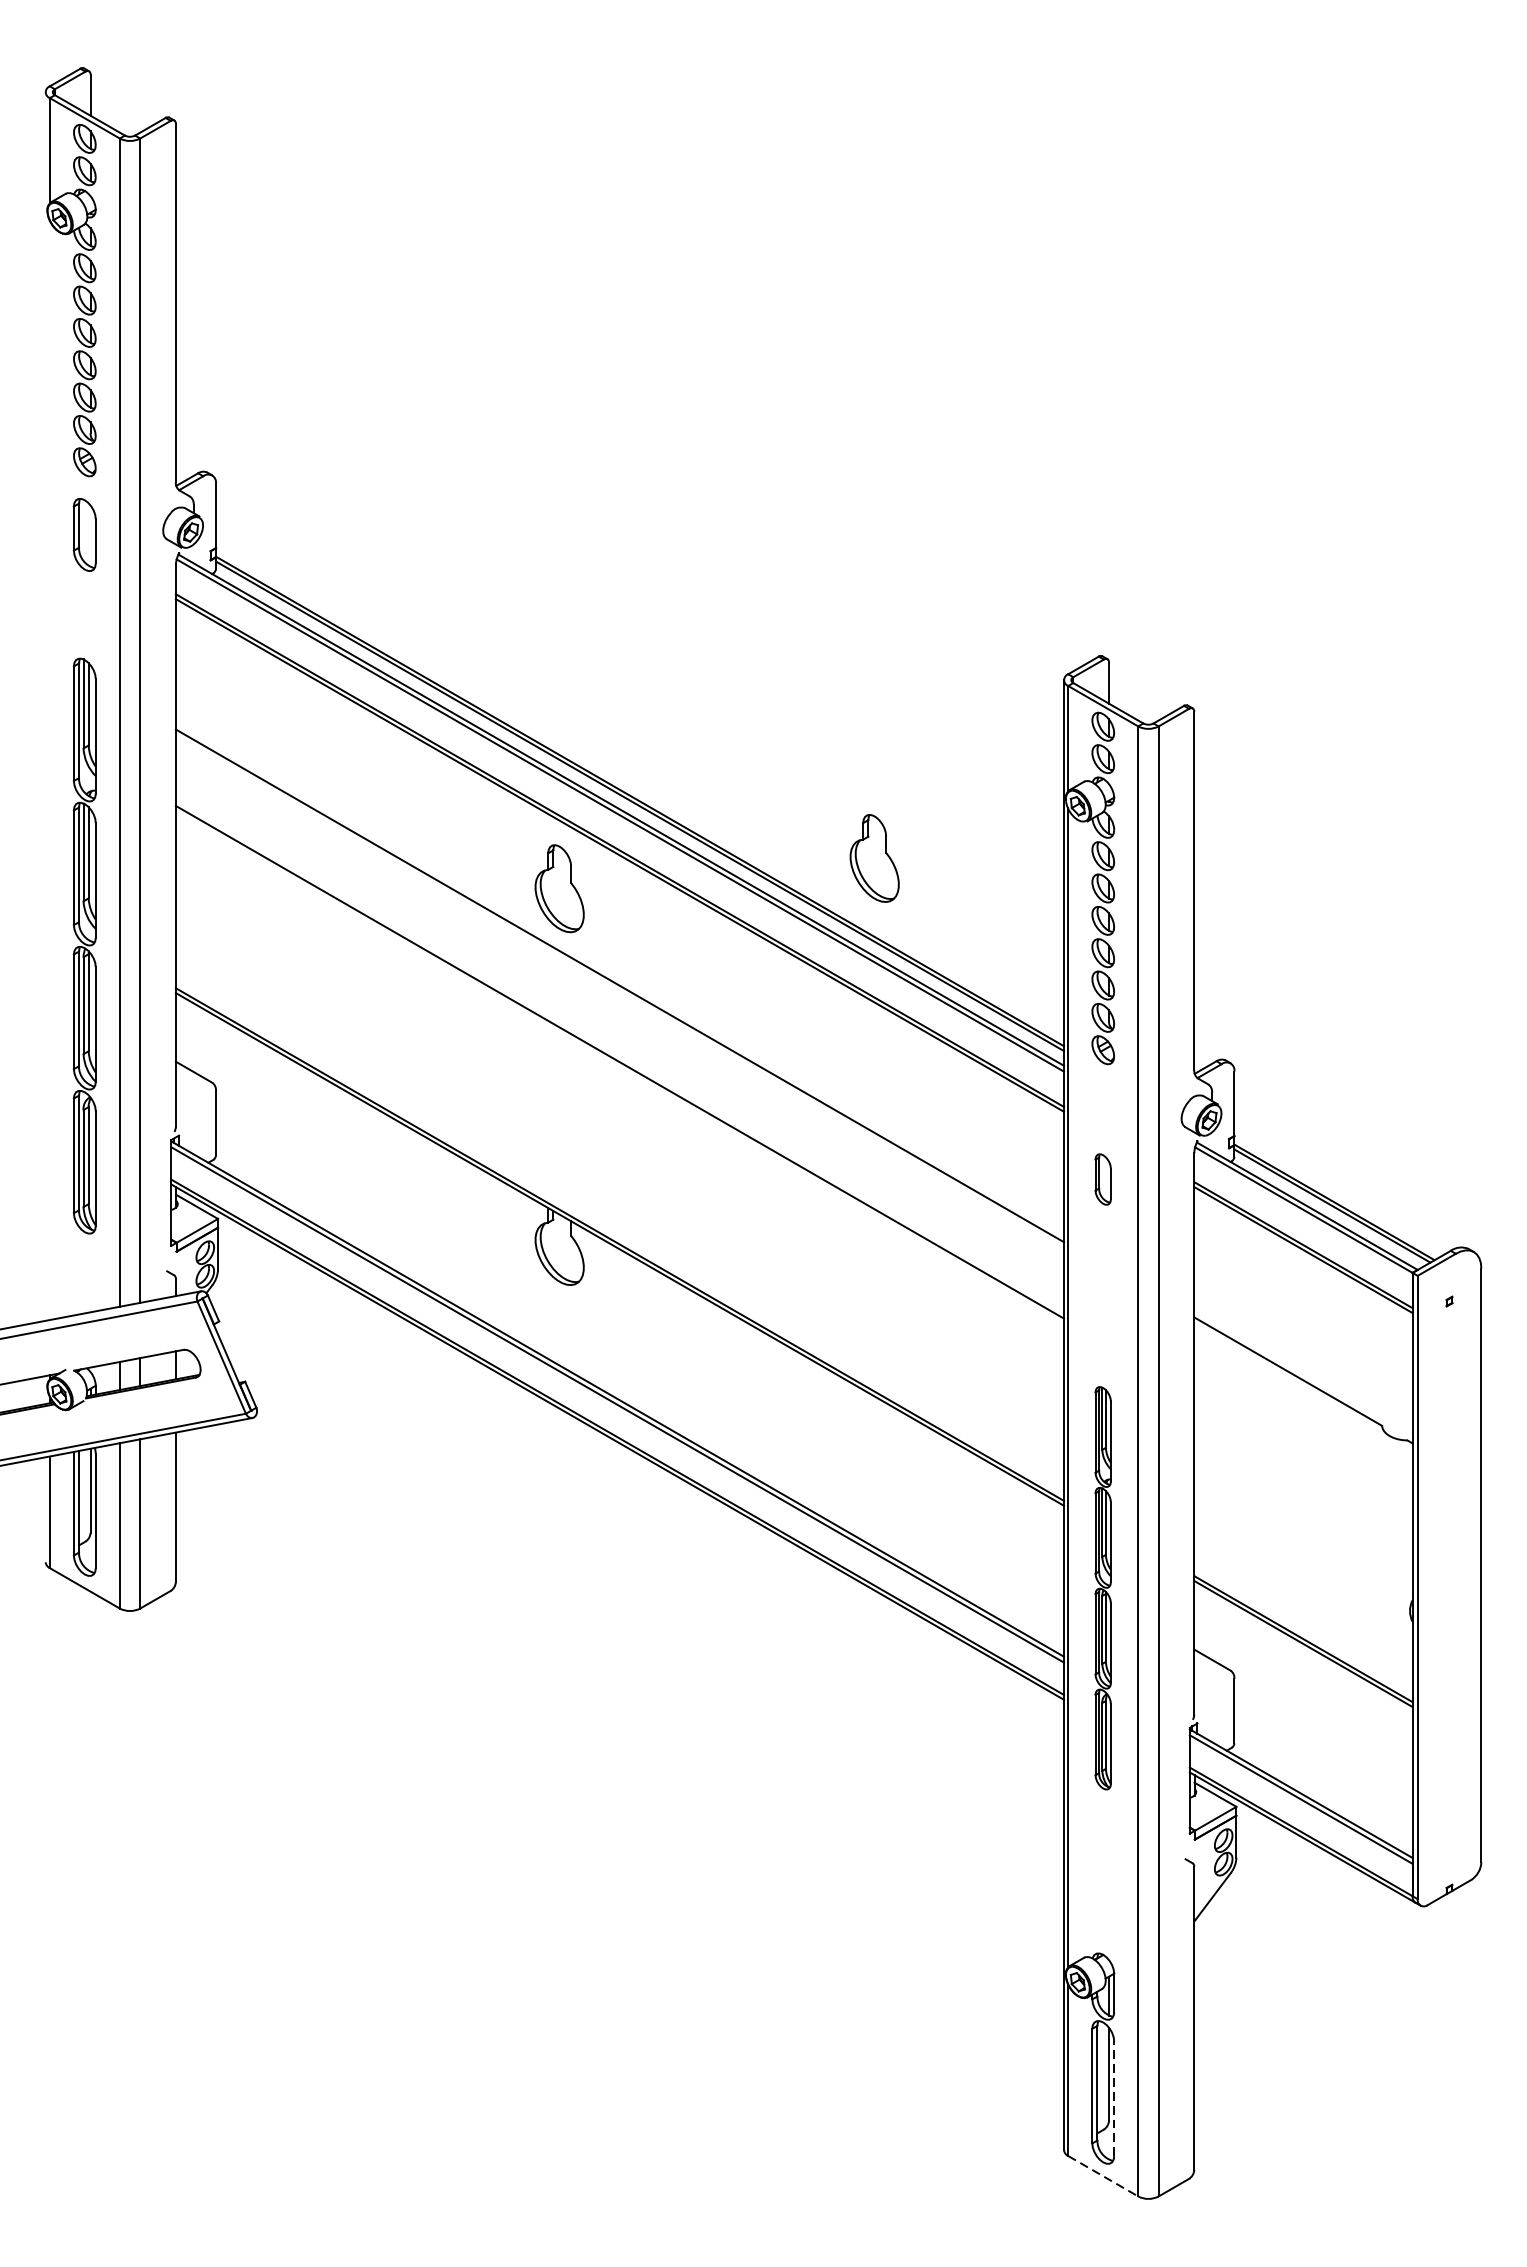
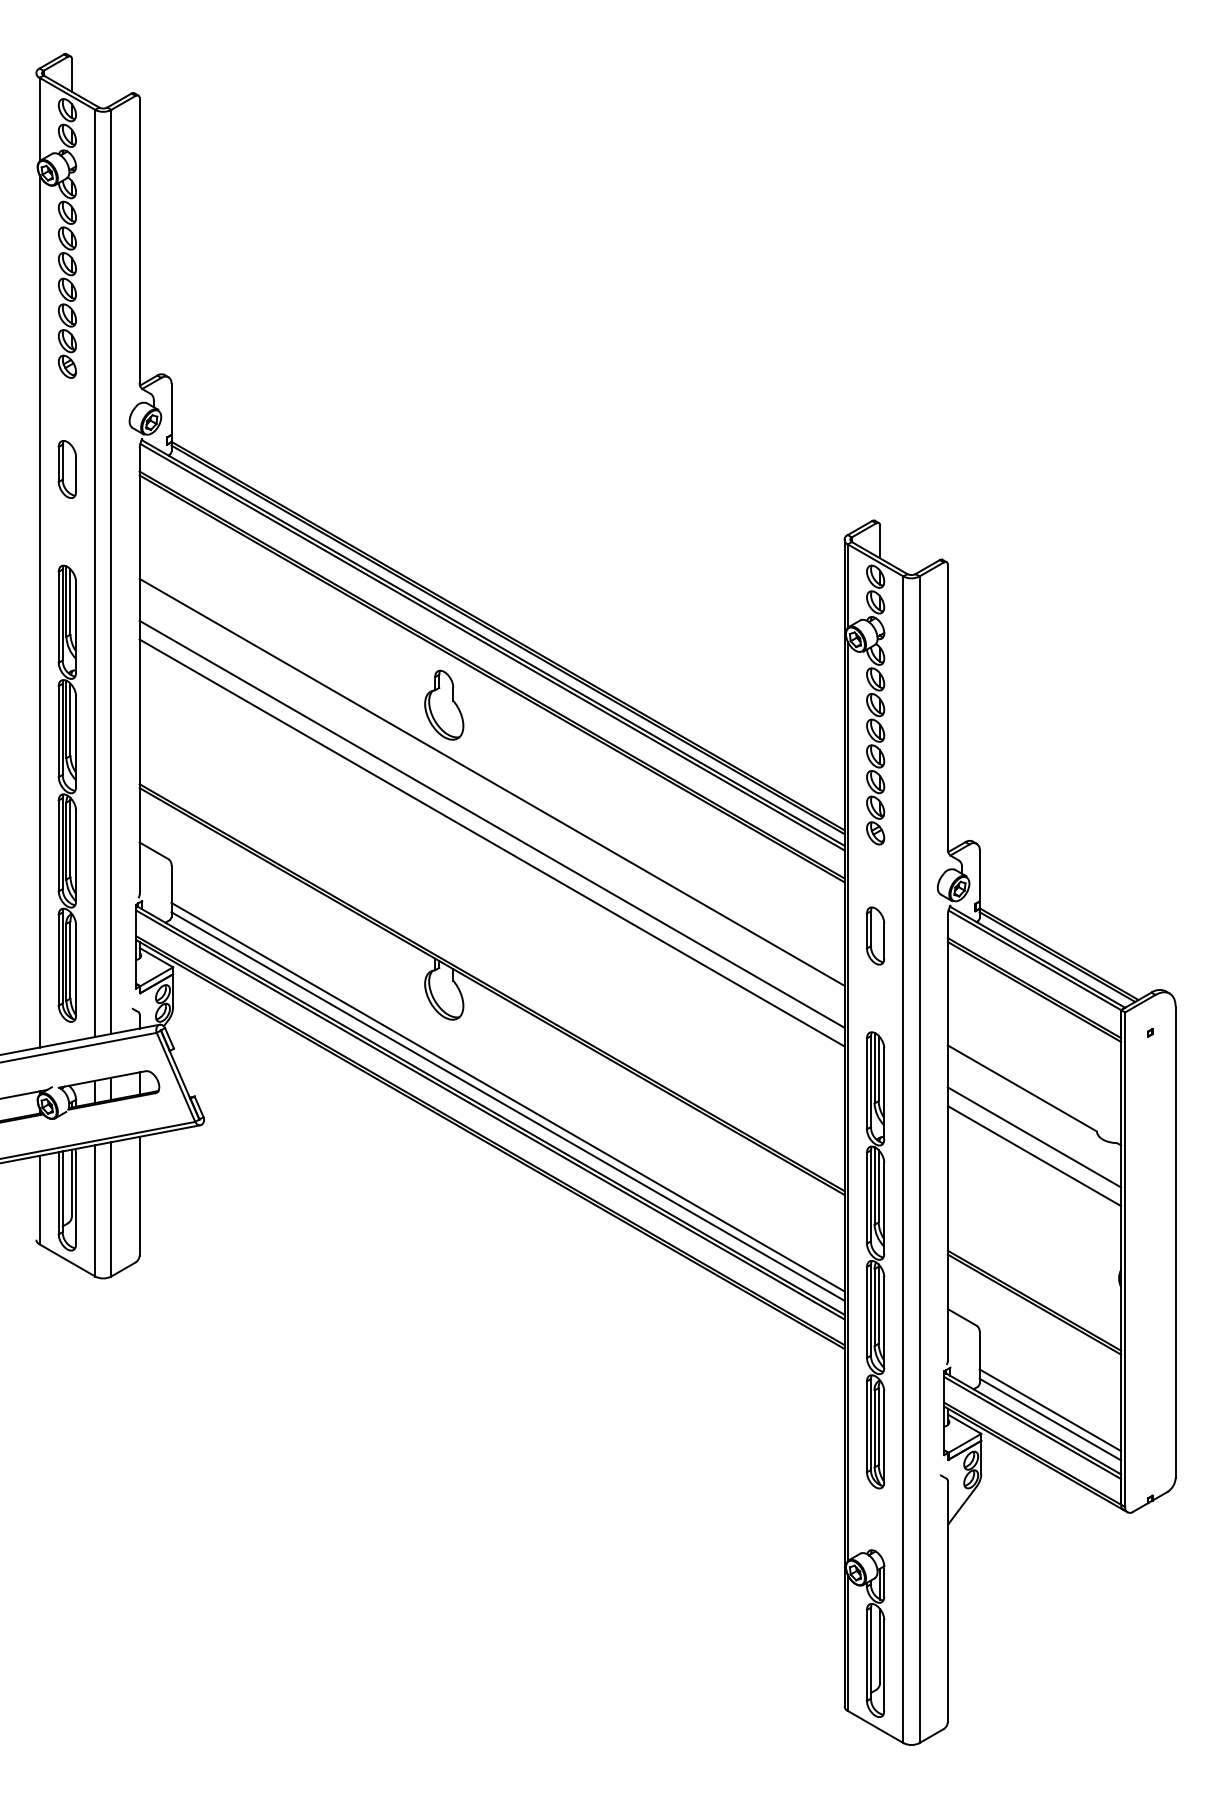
part: (83, 534) -> (66, 469), moved
line: (49, 769) -> (39, 610), added
part: (875, 857) -> (694, 680), removed
part: (83, 945) -> (66, 793), moved
line: (619, 1037) -> (491, 823), added
part: (1103, 1178) -> (875, 935), size x1.43
line: (639, 1381) -> (507, 1096), added
line: (639, 1394) -> (507, 1106), added
line: (1303, 1433) -> (1034, 1137), added
line: (1303, 1457) -> (1034, 1156), added
part: (1103, 1588) -> (875, 1260), size x1.43
line: (1323, 1777) -> (1050, 1410), added
line: (1323, 1788) -> (1050, 1419), added
line: (1114, 2098) -> (884, 1665), dashed -> solid
line: (1104, 2176) -> (876, 1727), dashed -> solid

